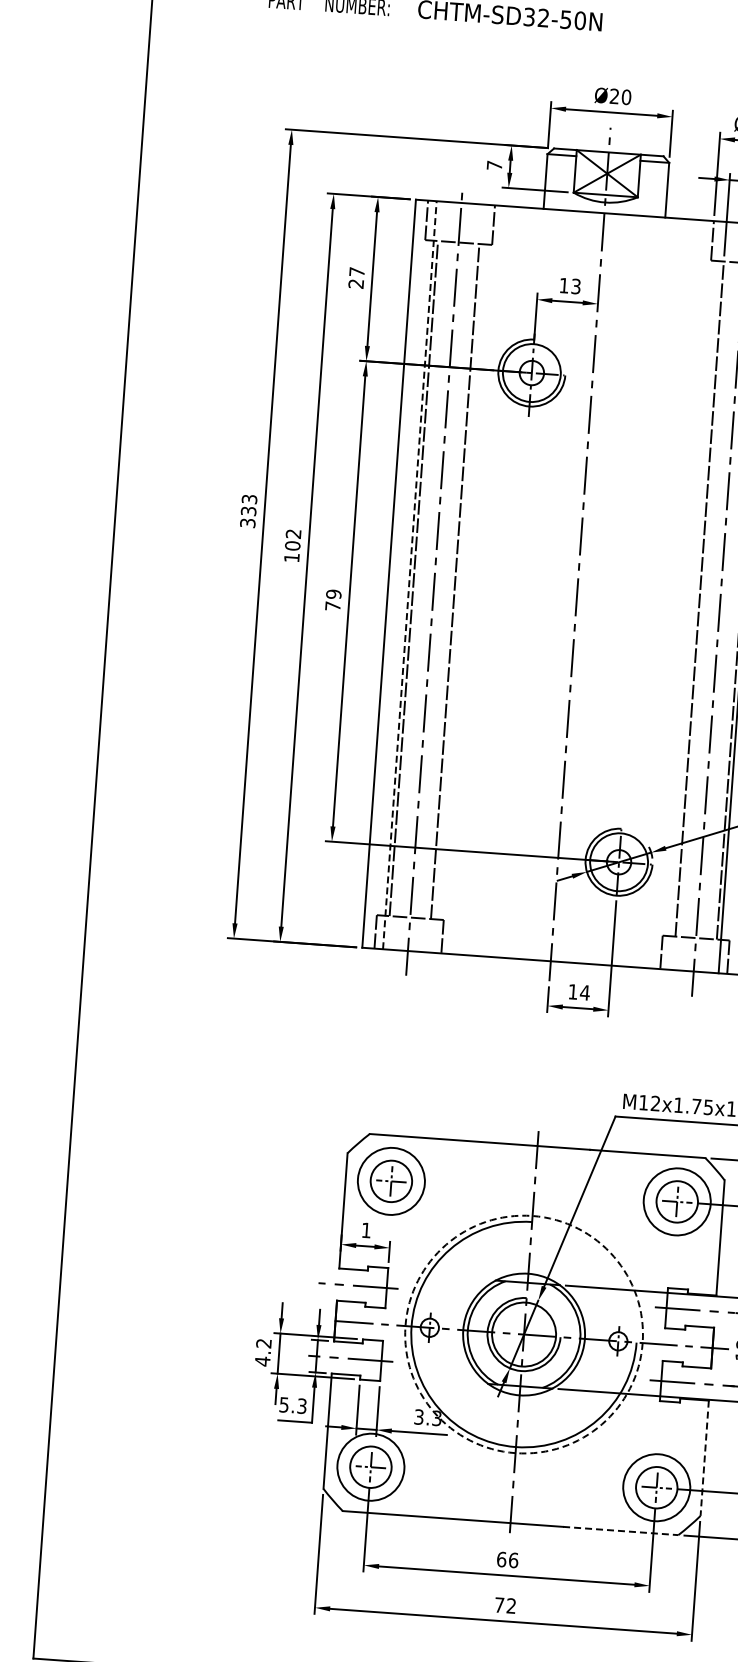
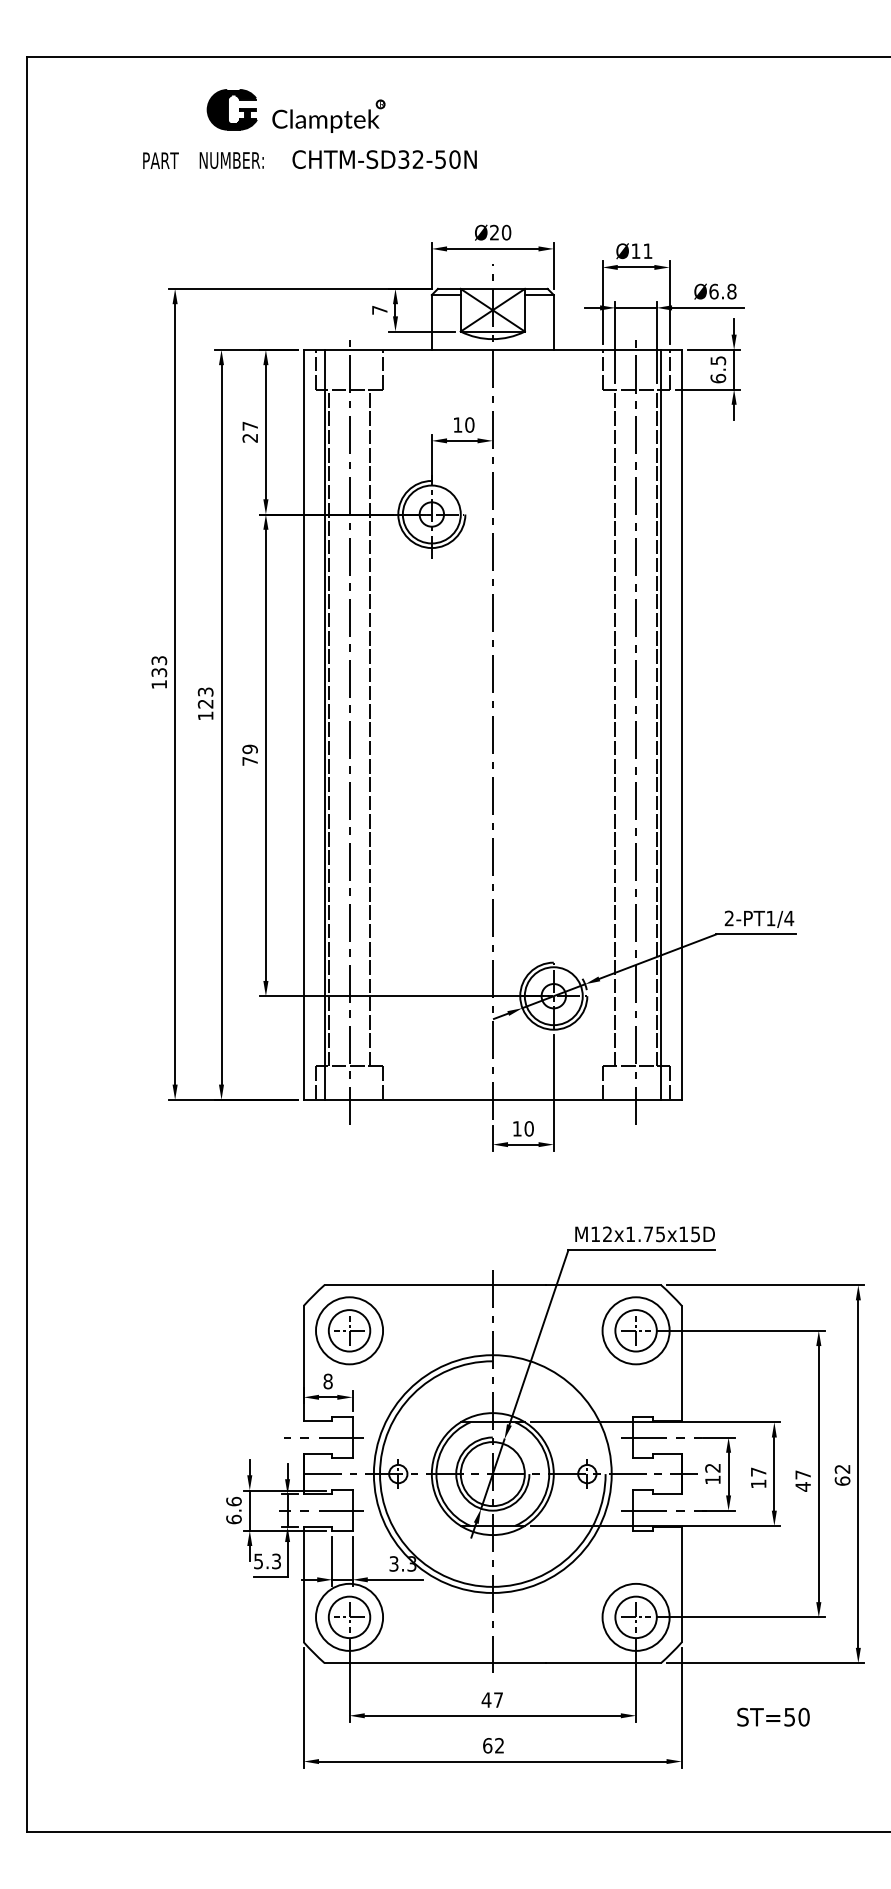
text: (575, 285) -> (469, 424), 13 -> 10
text: (248, 523) -> (159, 684), 333 -> 133
text: (293, 539) -> (205, 697), 102 -> 123
line: (409, 574) -> (324, 724), dashed -> solid
text: (585, 992) -> (529, 1128), 14 -> 10
text: (365, 1230) -> (327, 1381), 1 -> 8
circle: (523, 1333) -> (492, 1473), dashed -> solid
text: (262, 1352) -> (233, 1510), 4.2 -> 6.6
line: (704, 1458) -> (681, 1584), dashed -> solid
line: (620, 1531) -> (603, 1663), dashed -> solid
text: (507, 1559) -> (492, 1699), 66 -> 47
text: (499, 1604) -> (487, 1745), 72 -> 62

